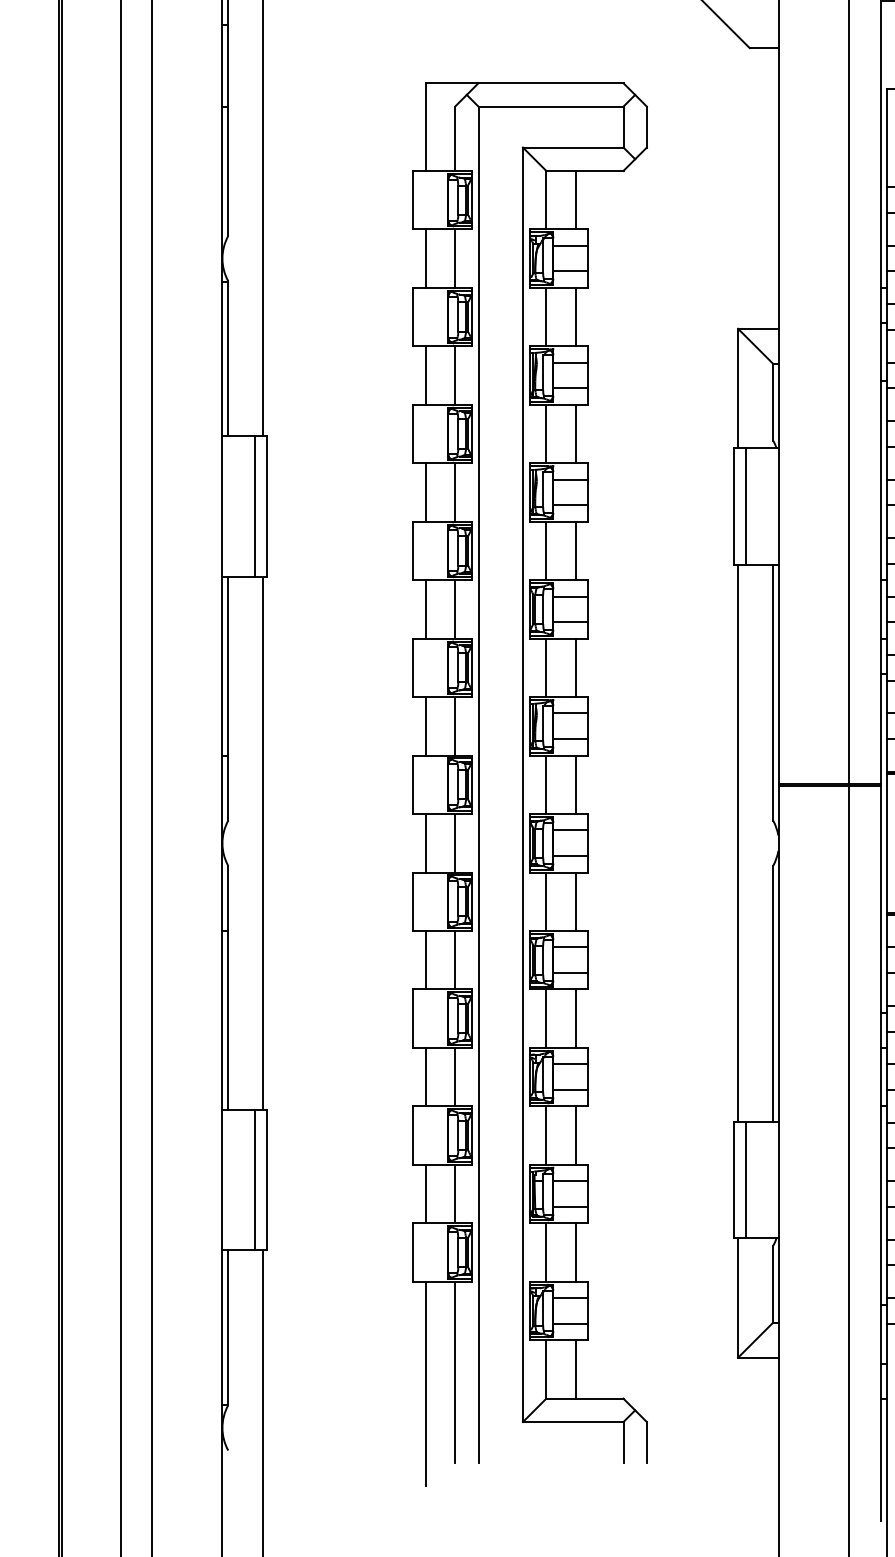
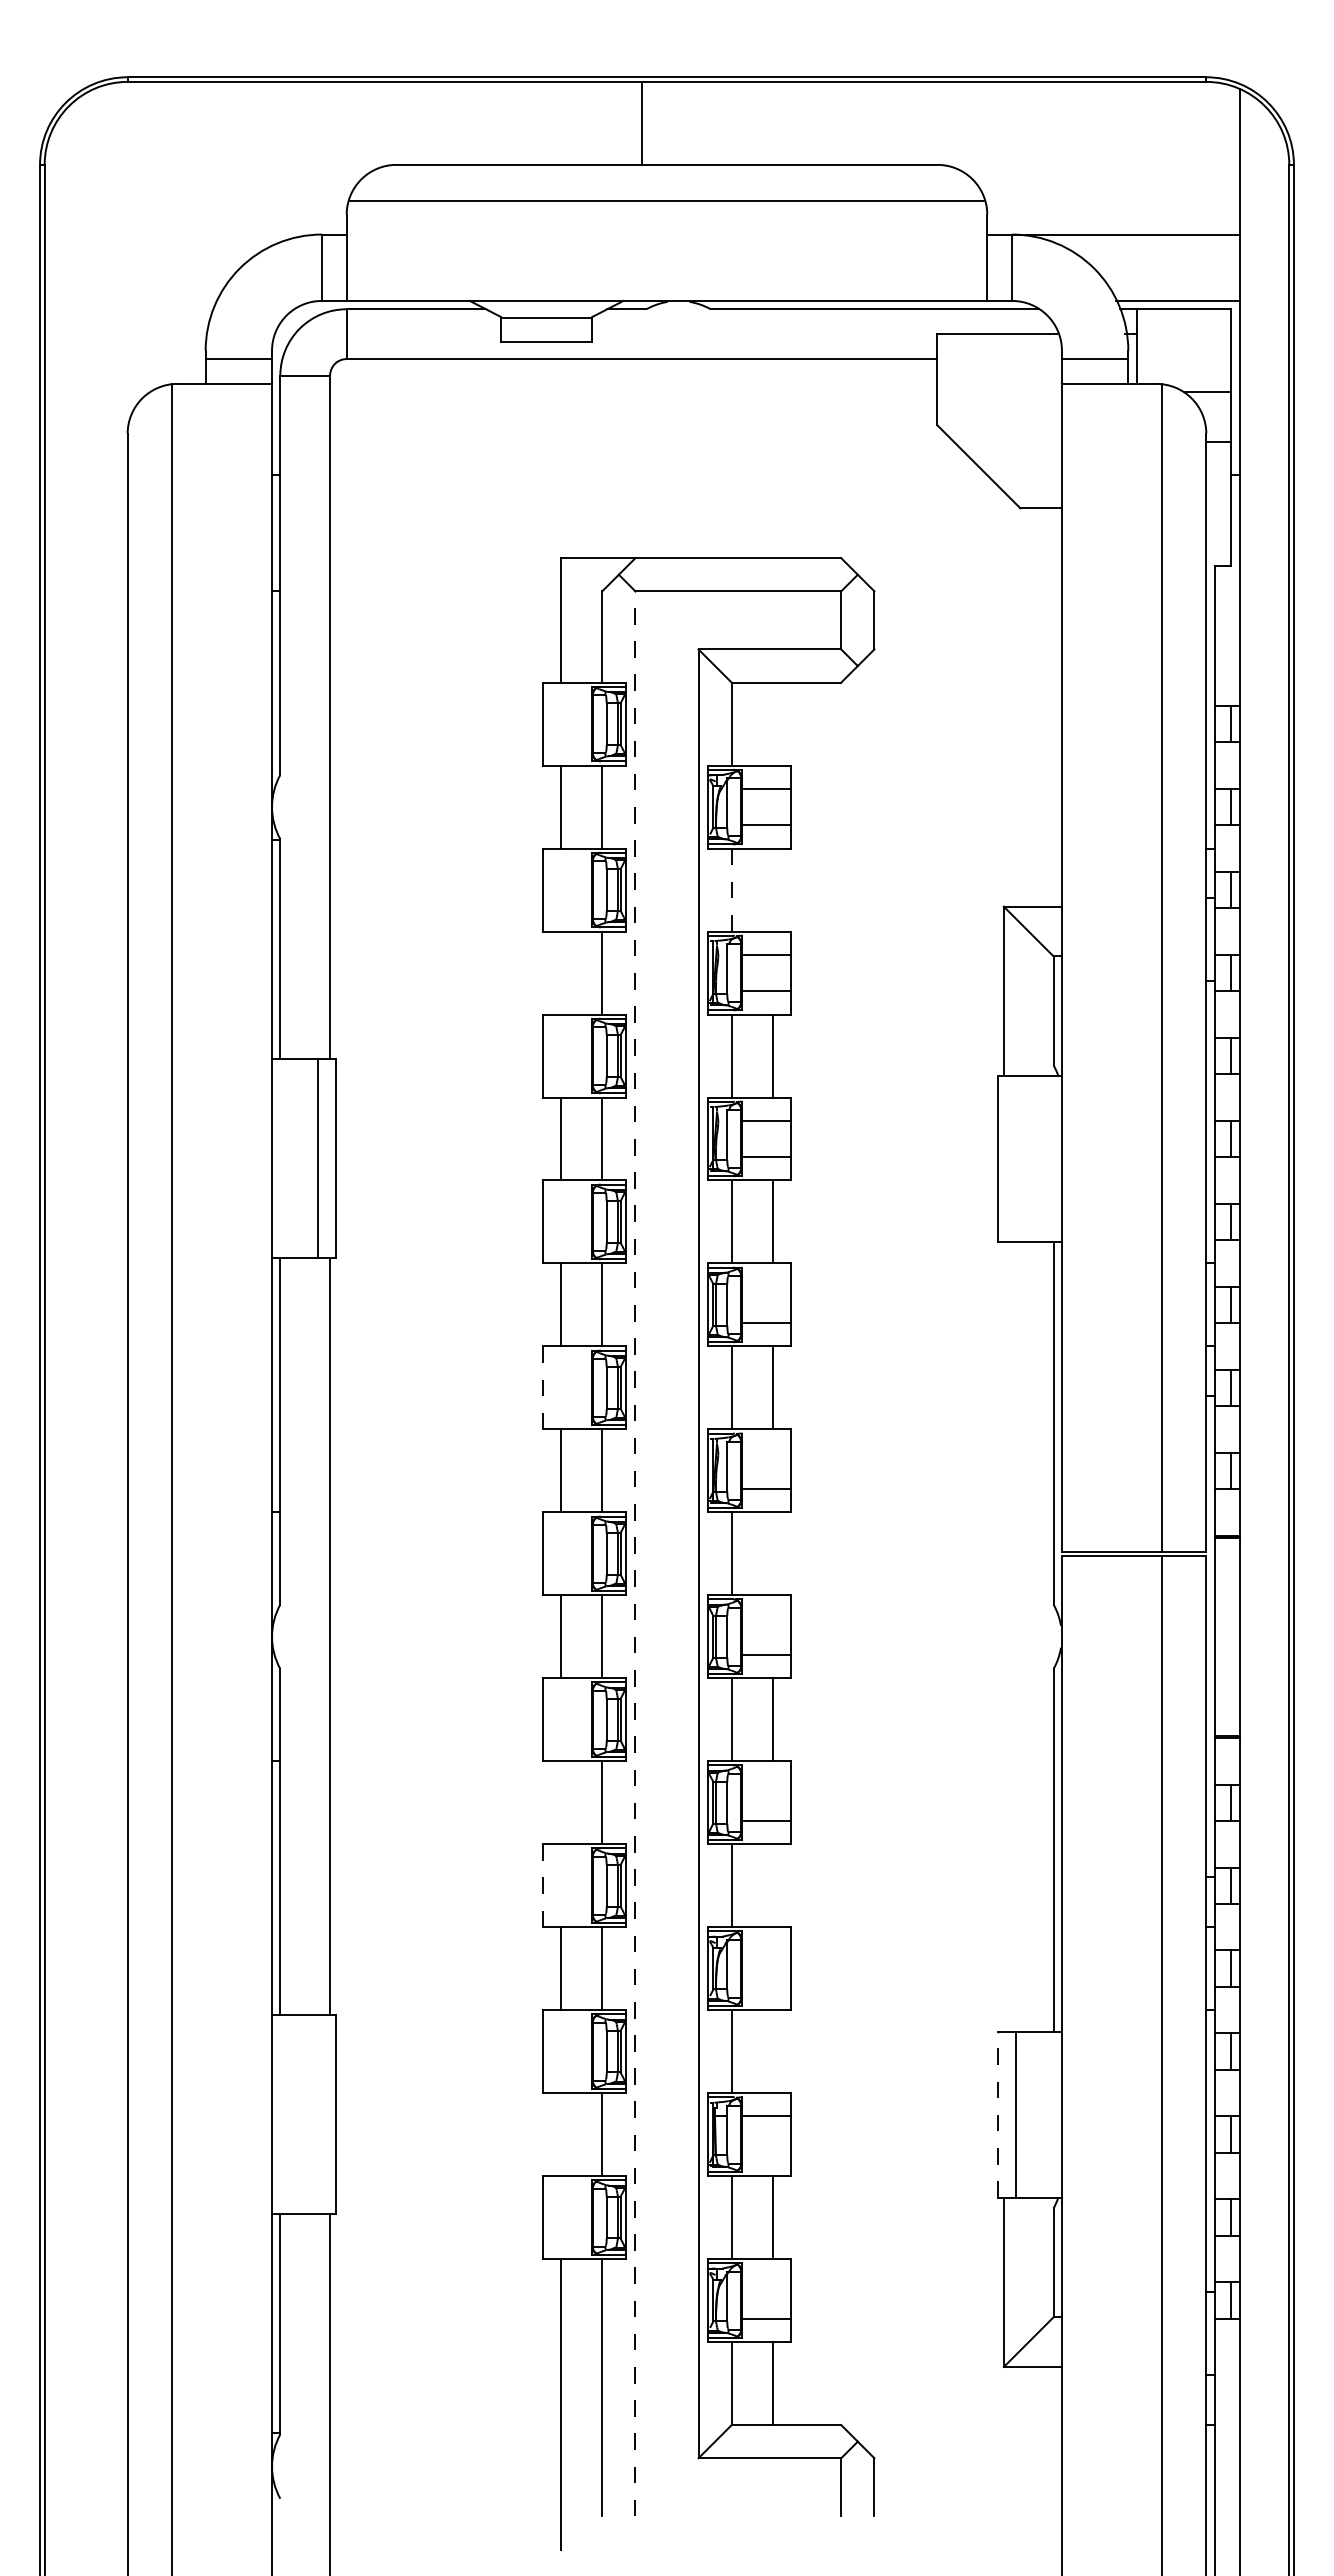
line: (575, 199) -> (773, 723), removed
line: (575, 316) -> (773, 889), removed
line: (546, 317) -> (731, 890), solid -> dashed
line: (425, 375) -> (560, 972), removed
line: (746, 506) -> (1015, 1158), removed
line: (570, 596) -> (766, 1286), removed
line: (413, 668) -> (542, 1388), solid -> dashed
line: (570, 713) -> (766, 1452), removed
line: (478, 784) -> (635, 1553), solid -> dashed
line: (575, 784) -> (773, 1553), removed
line: (570, 830) -> (766, 1618), removed
line: (737, 843) -> (1003, 1636), removed
line: (570, 947) -> (766, 1784), removed
line: (425, 959) -> (560, 1802), removed
line: (575, 1018) -> (773, 1885), removed
line: (413, 1019) -> (542, 1886), solid -> dashed
line: (570, 1064) -> (766, 1950), removed
line: (570, 1089) -> (766, 1986), removed
line: (575, 1135) -> (773, 2051), removed
line: (255, 1179) -> (318, 2114), removed
line: (734, 1179) -> (998, 2114), solid -> dashed
line: (425, 1193) -> (560, 2134), removed
line: (570, 1206) -> (766, 2152), removed
line: (570, 1298) -> (766, 2282), removed

